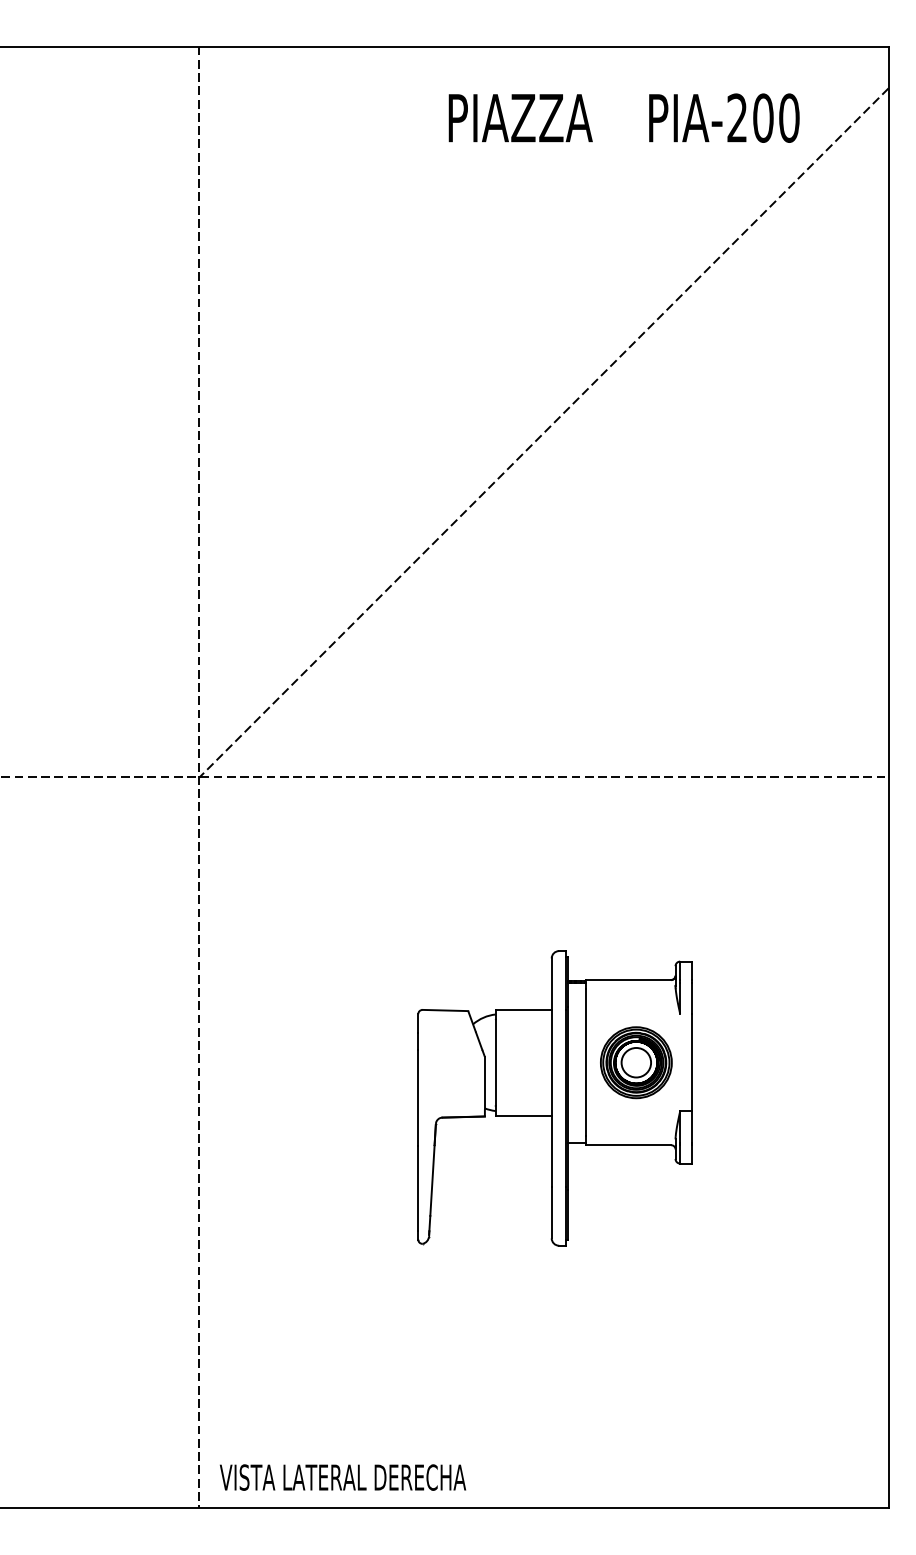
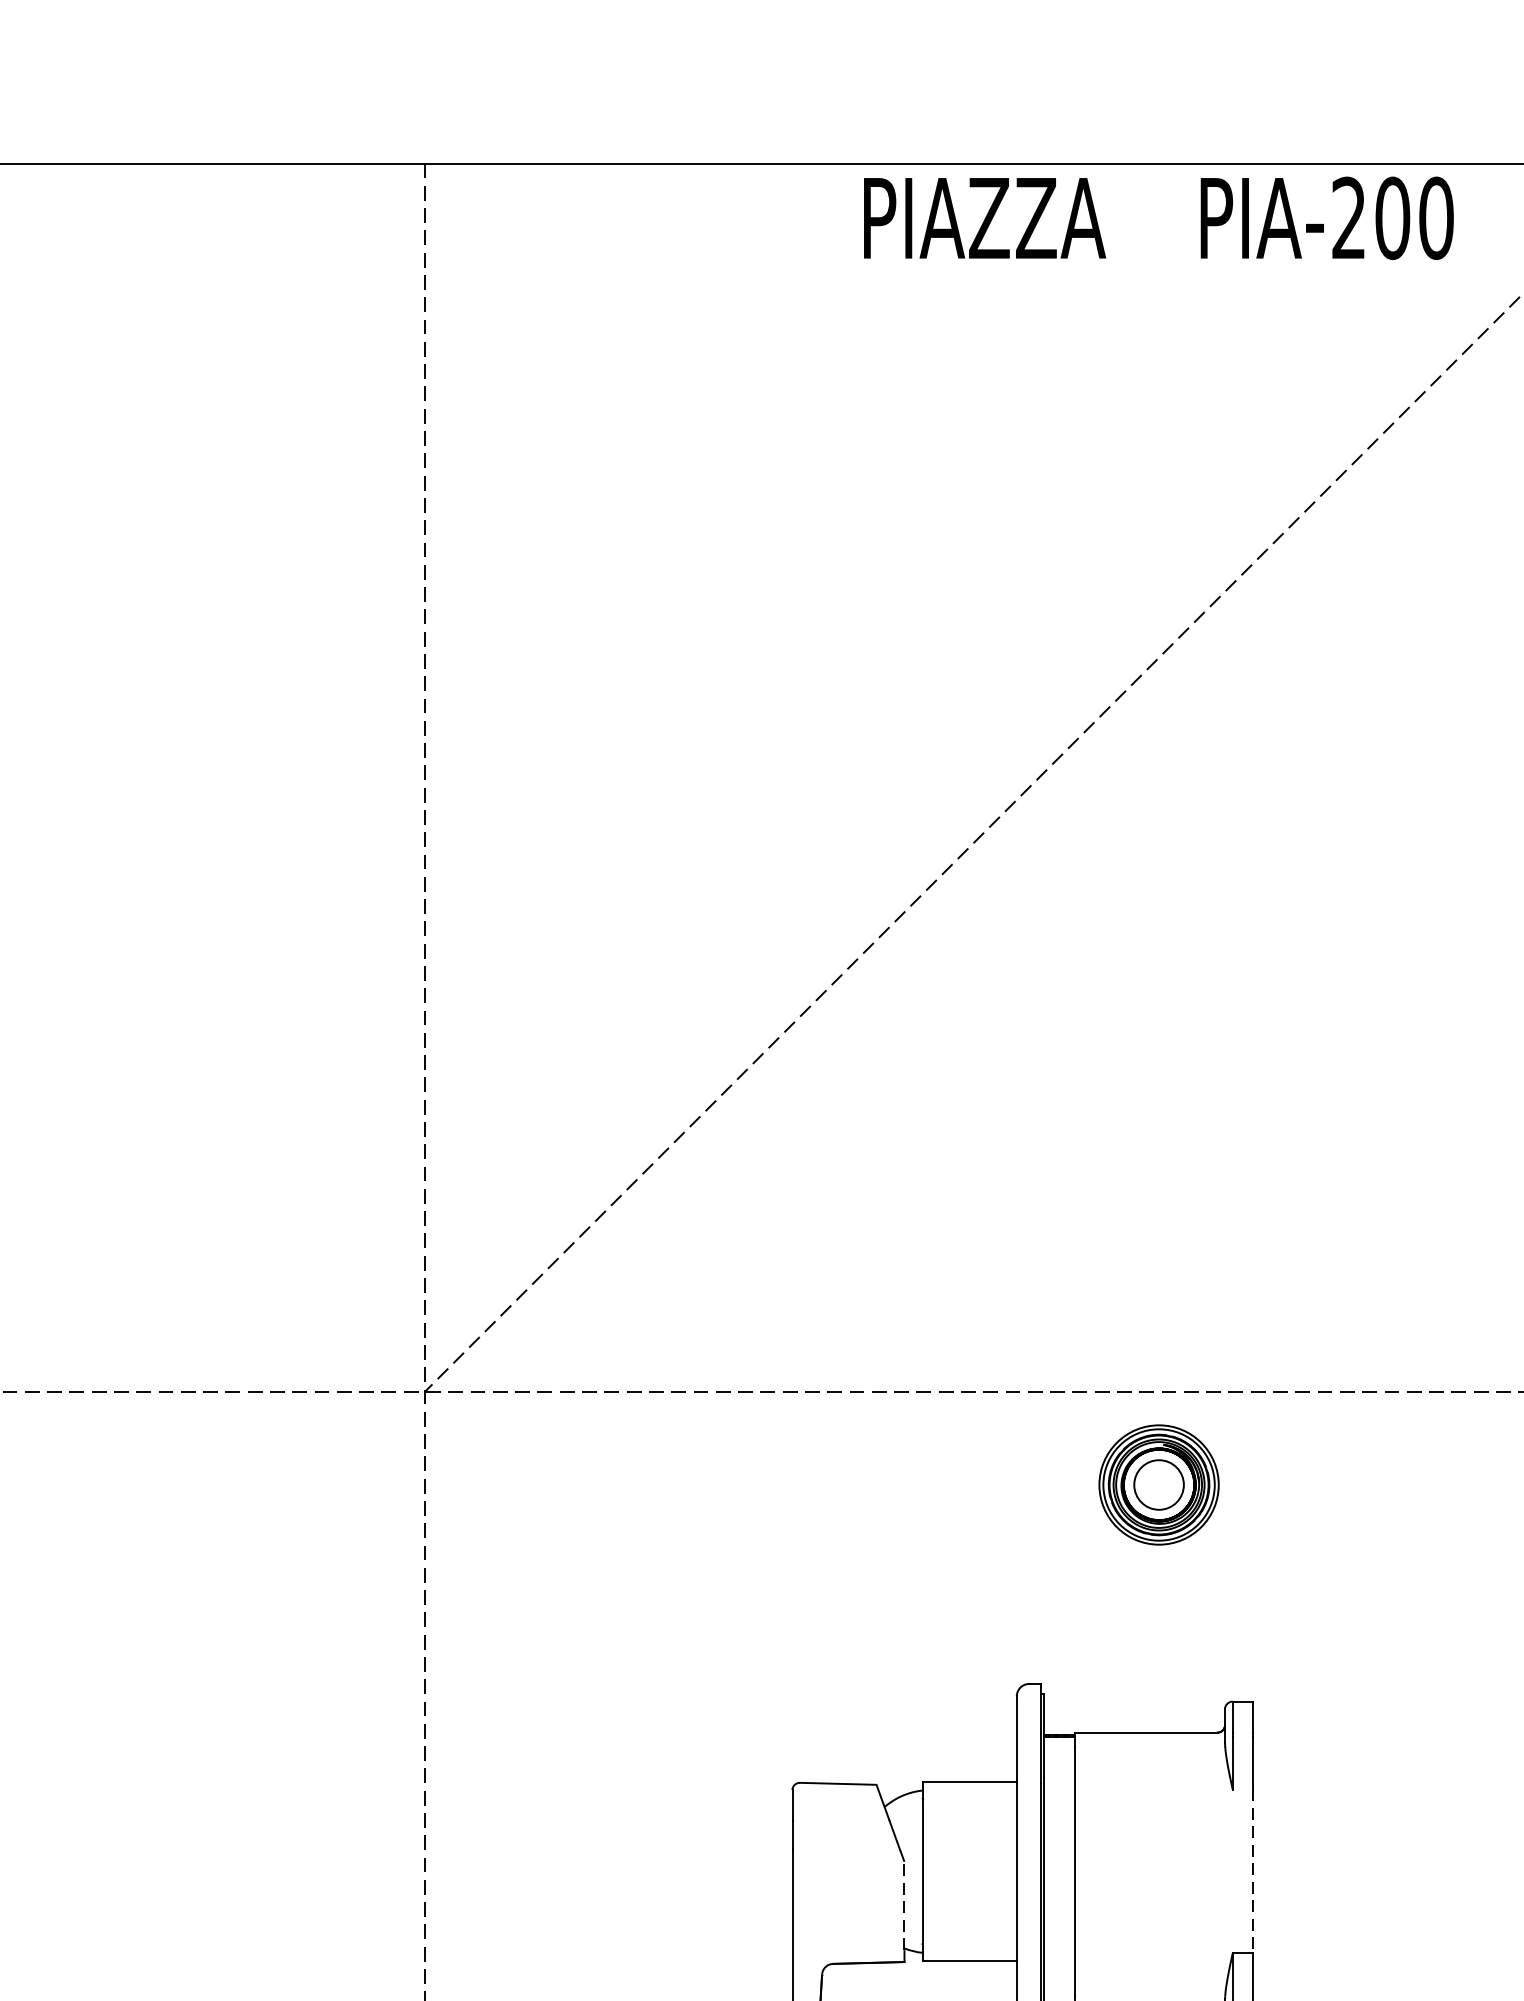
text: (623, 117) -> (1157, 217), moved
part: (636, 1062) -> (1159, 1484), moved
line: (692, 1062) -> (1253, 1871), solid -> dashed
line: (484, 1082) -> (903, 1904), solid -> dashed

